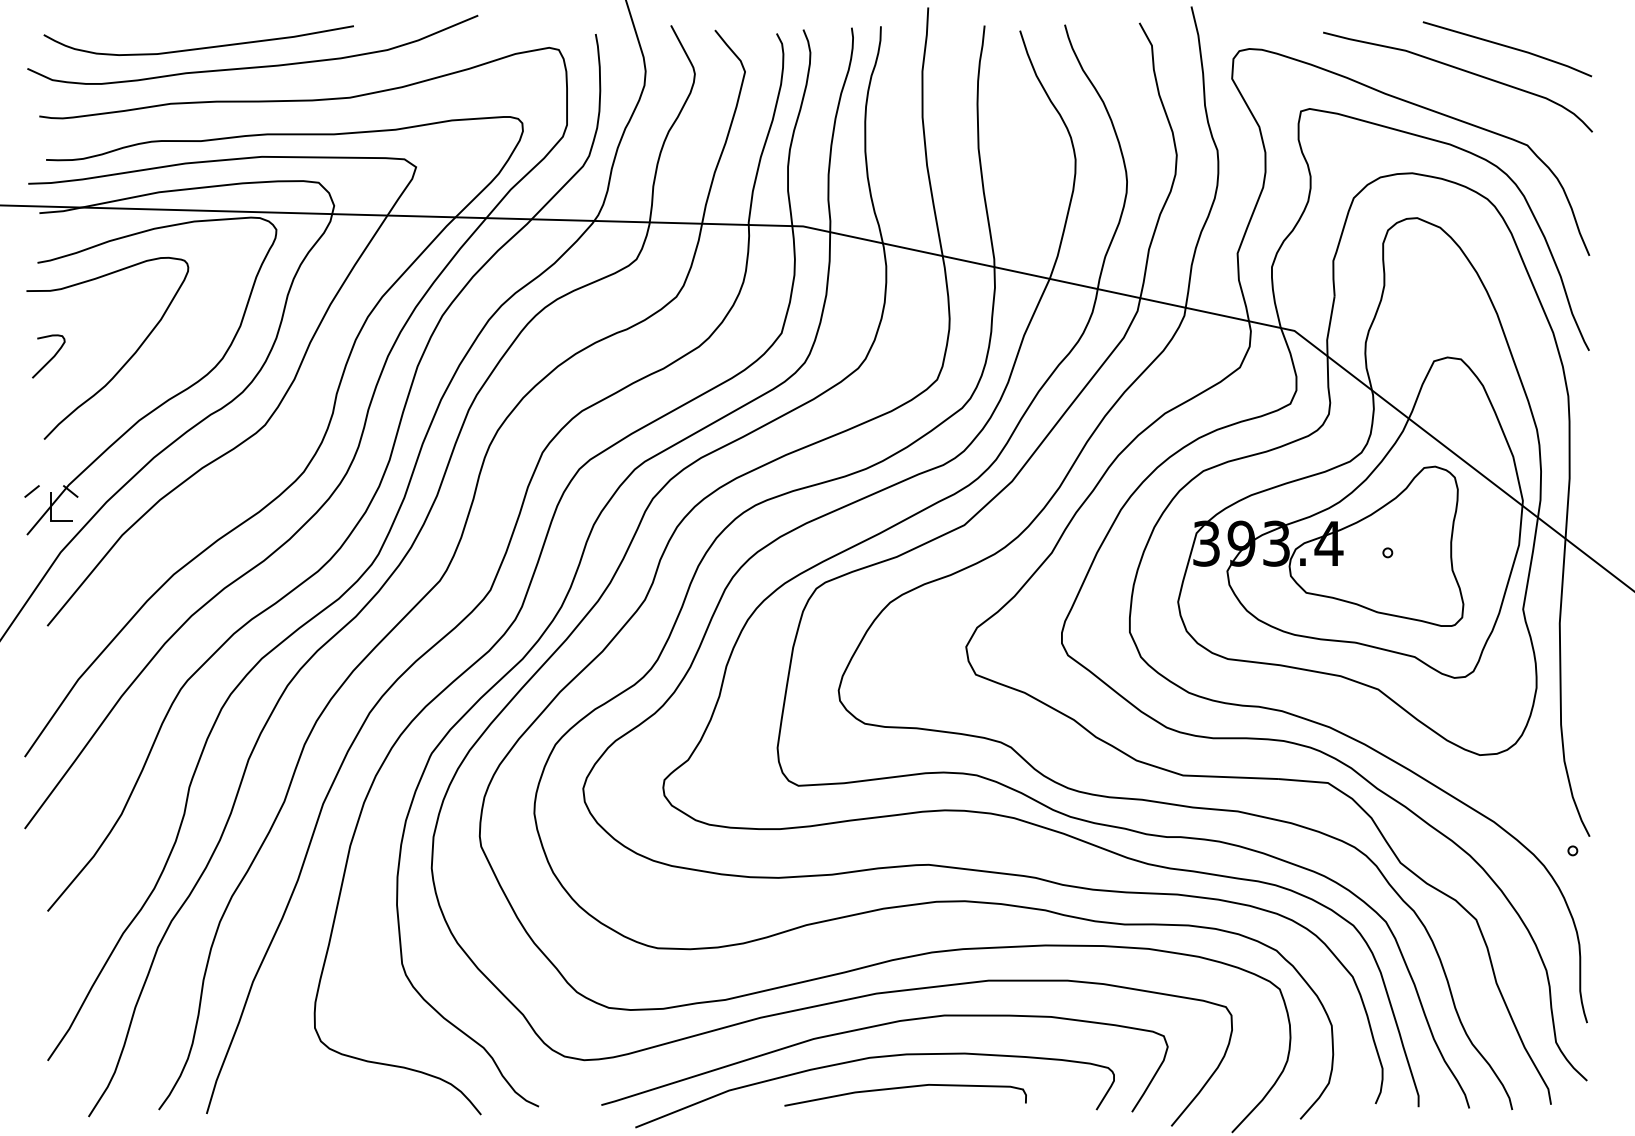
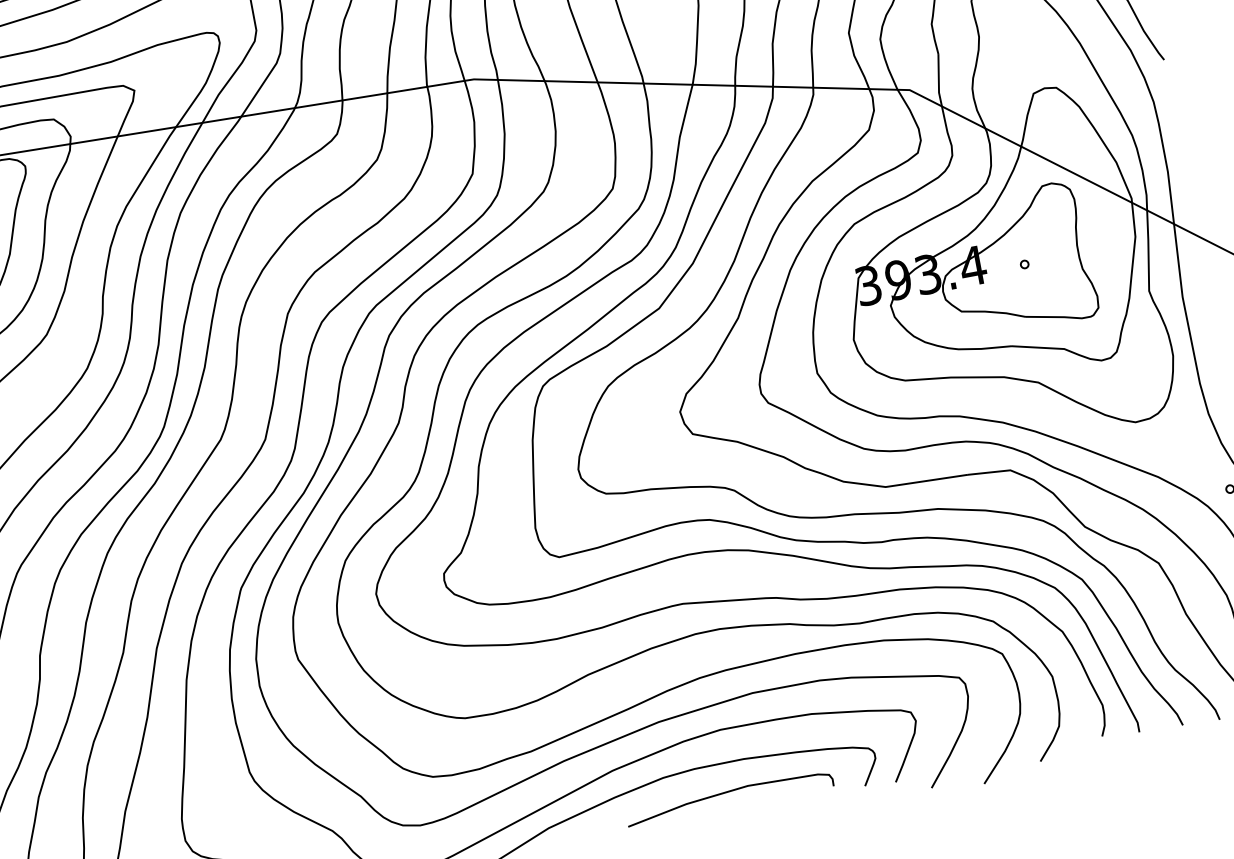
curve: (905, 1088) -> (728, 792), moved

